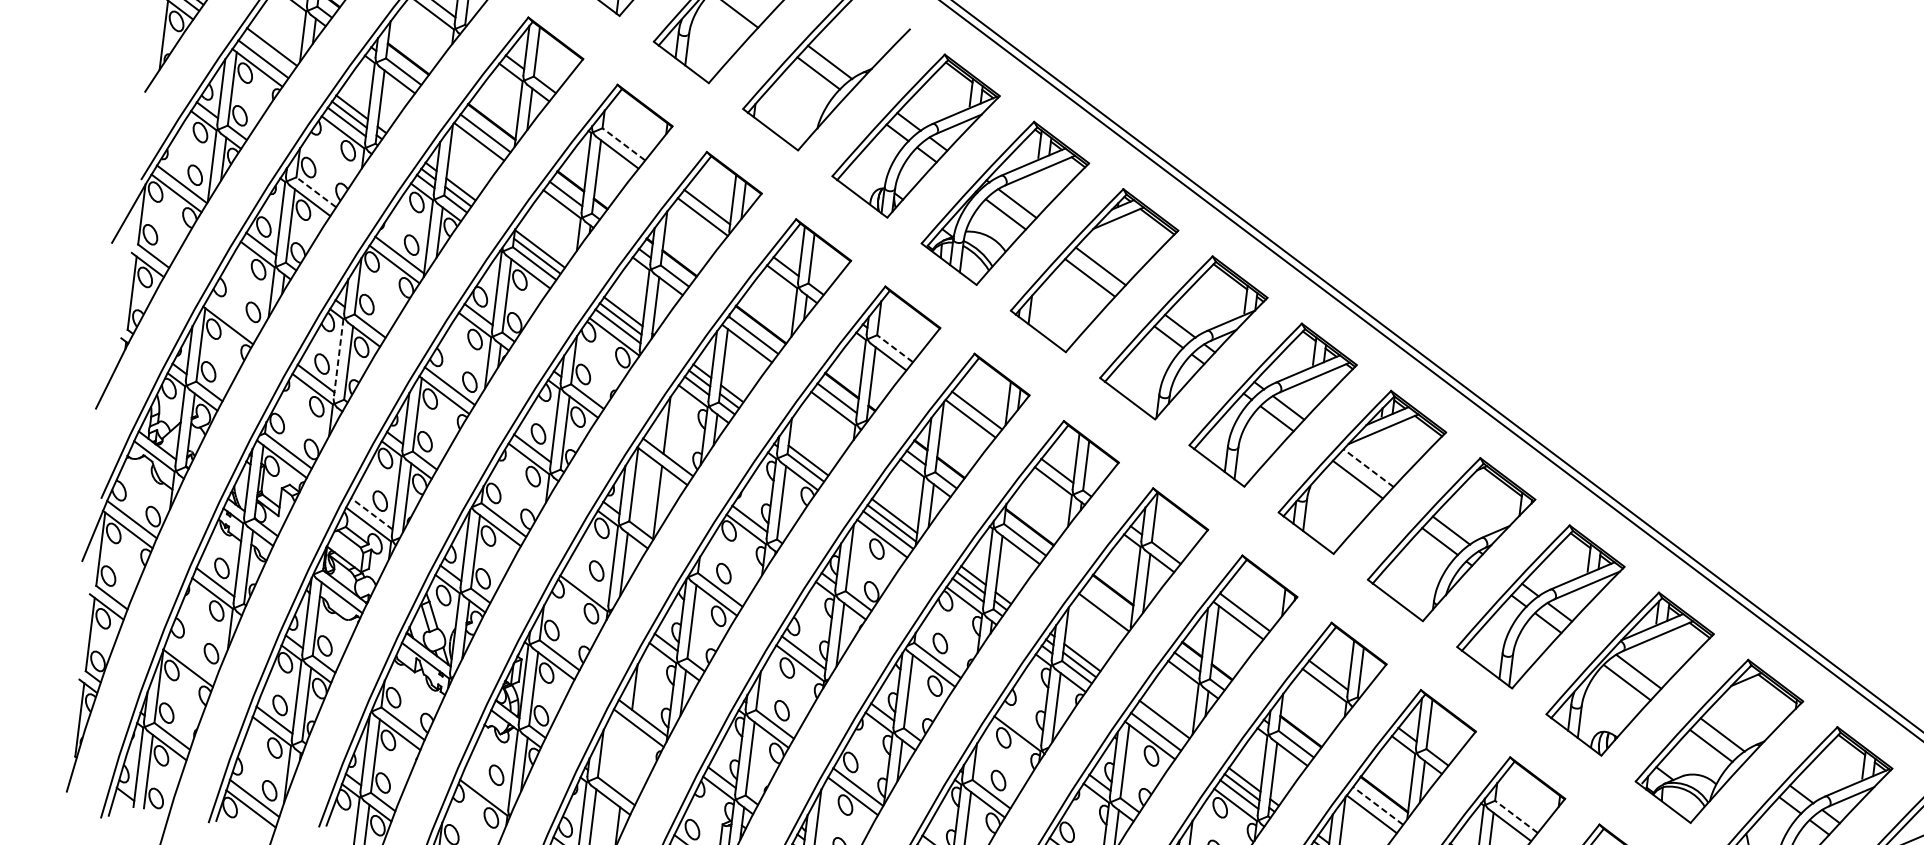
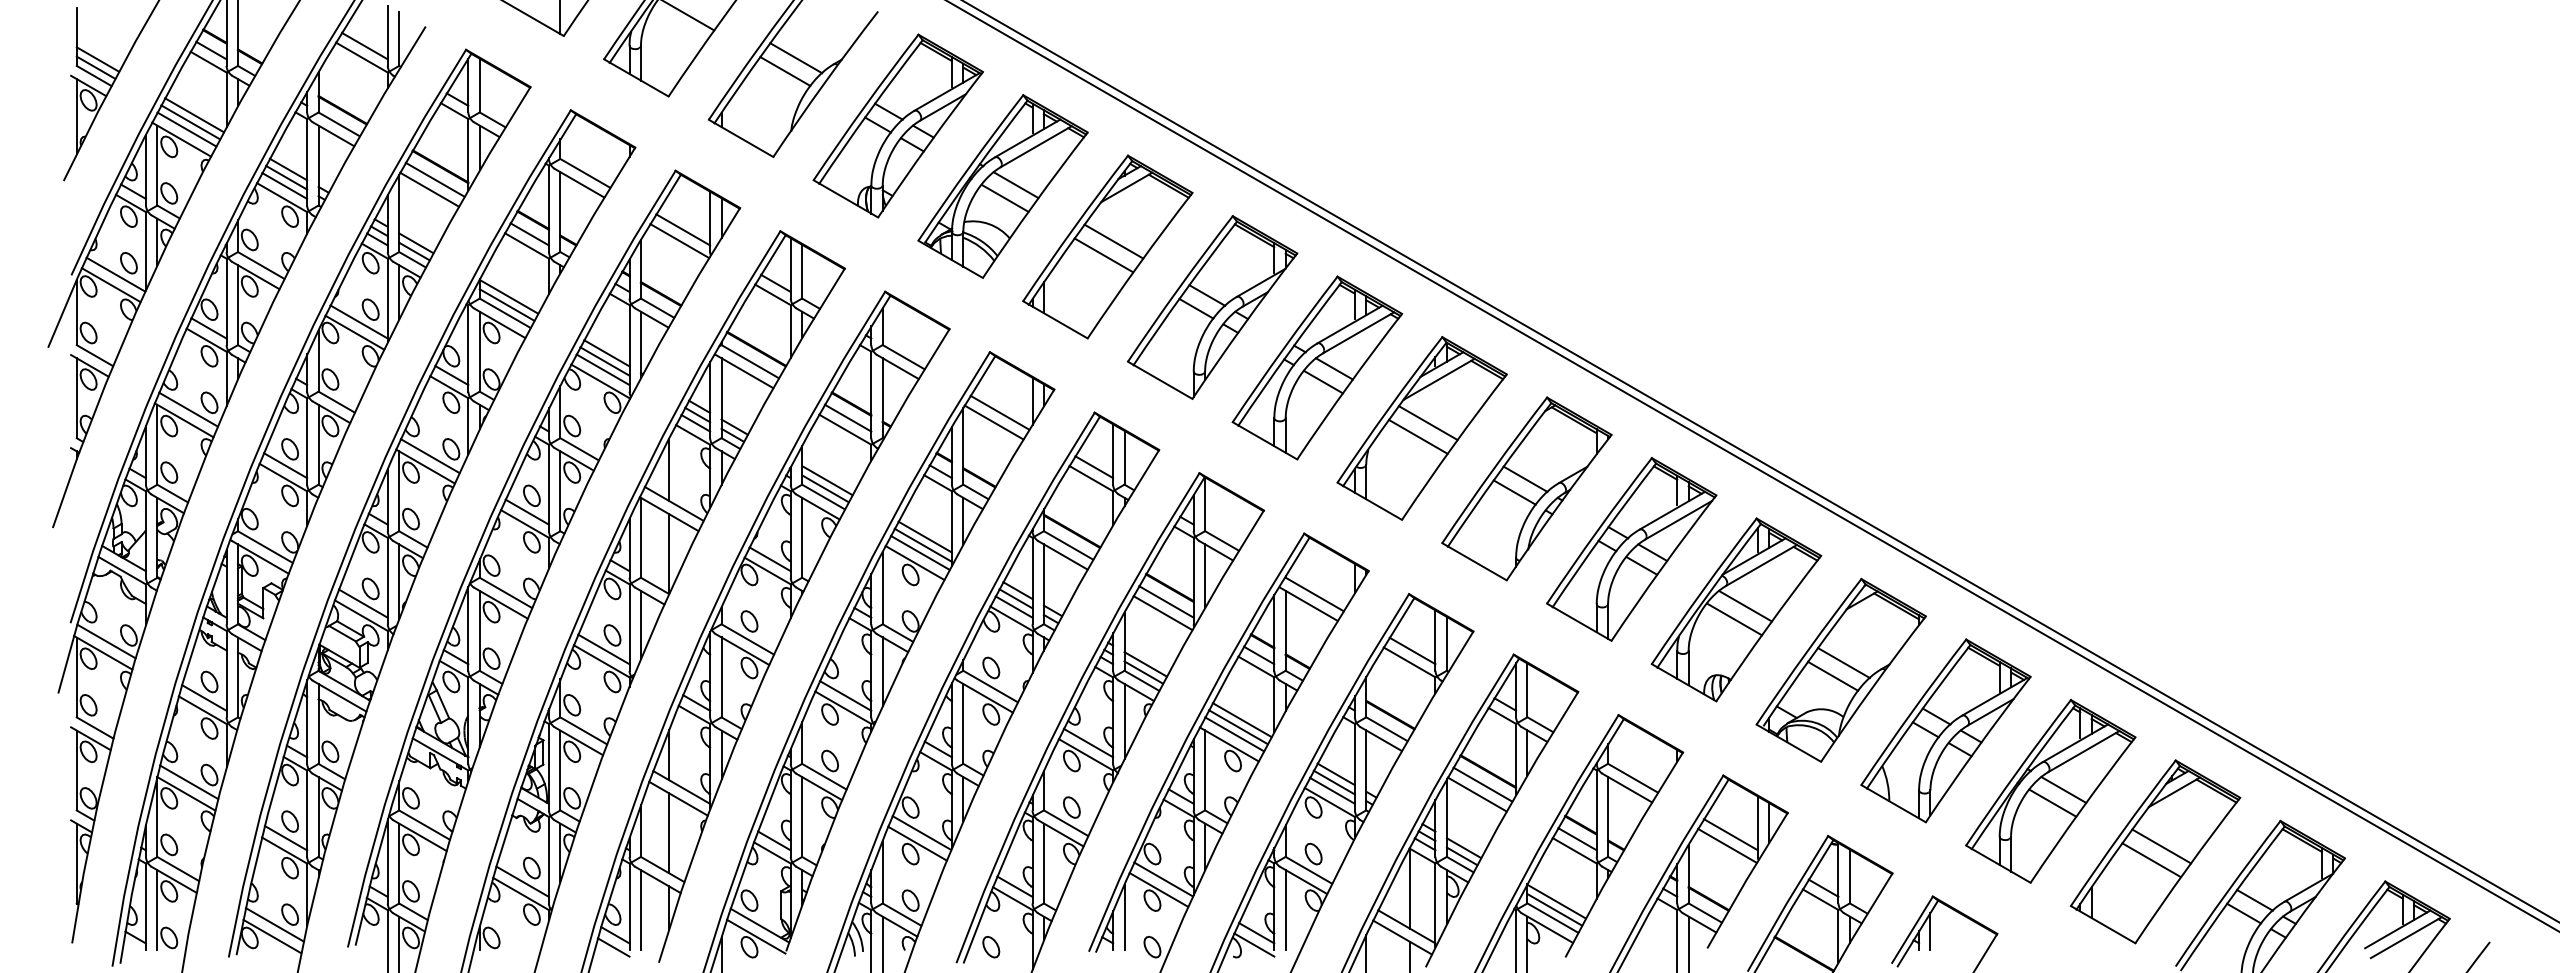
line: (267, 53) -> (190, 122), added
line: (623, 144) -> (585, 173), dashed -> solid
line: (316, 192) -> (261, 265), dashed -> solid
line: (233, 316) -> (188, 409), added
line: (894, 348) -> (903, 356), dashed -> solid
line: (338, 358) -> (307, 441), dashed -> solid
line: (811, 453) -> (827, 480), added
line: (1368, 468) -> (1428, 423), dashed -> solid
line: (371, 513) -> (362, 603), dashed -> solid
line: (586, 582) -> (603, 649), added
line: (1108, 602) -> (1166, 601), added
line: (192, 658) -> (189, 782), added
line: (1021, 722) -> (1088, 742), added
line: (1160, 725) -> (1238, 727), added
line: (625, 758) -> (668, 833), added
line: (486, 786) -> (522, 881), added
line: (1377, 805) -> (1482, 784), dashed -> solid
line: (1516, 817) -> (1633, 778), dashed -> solid

